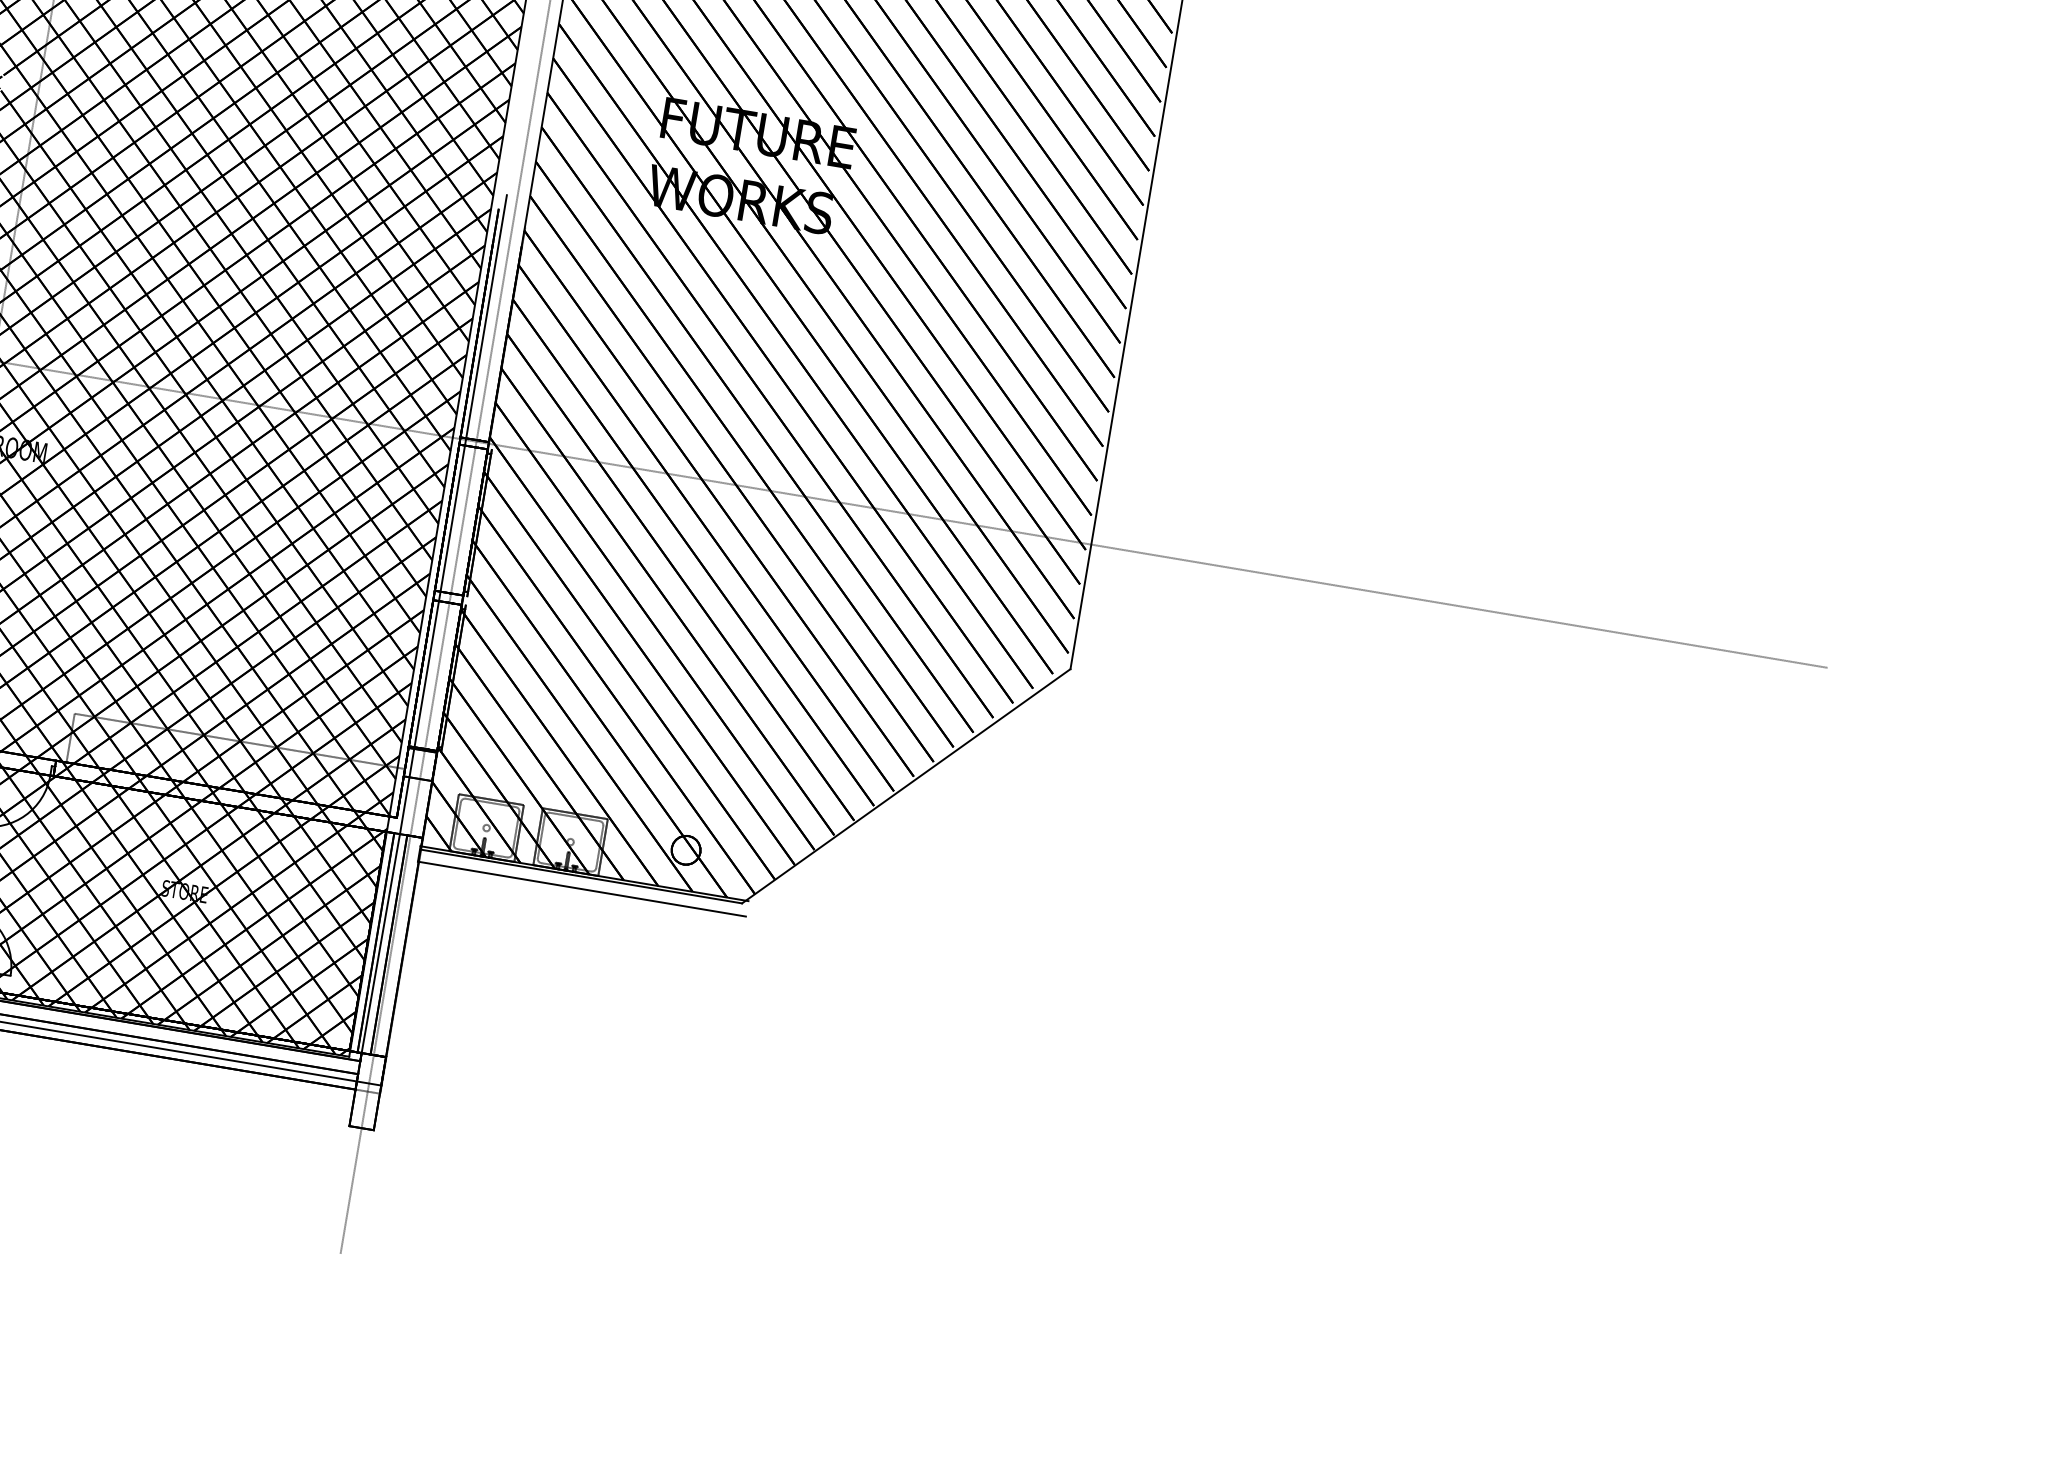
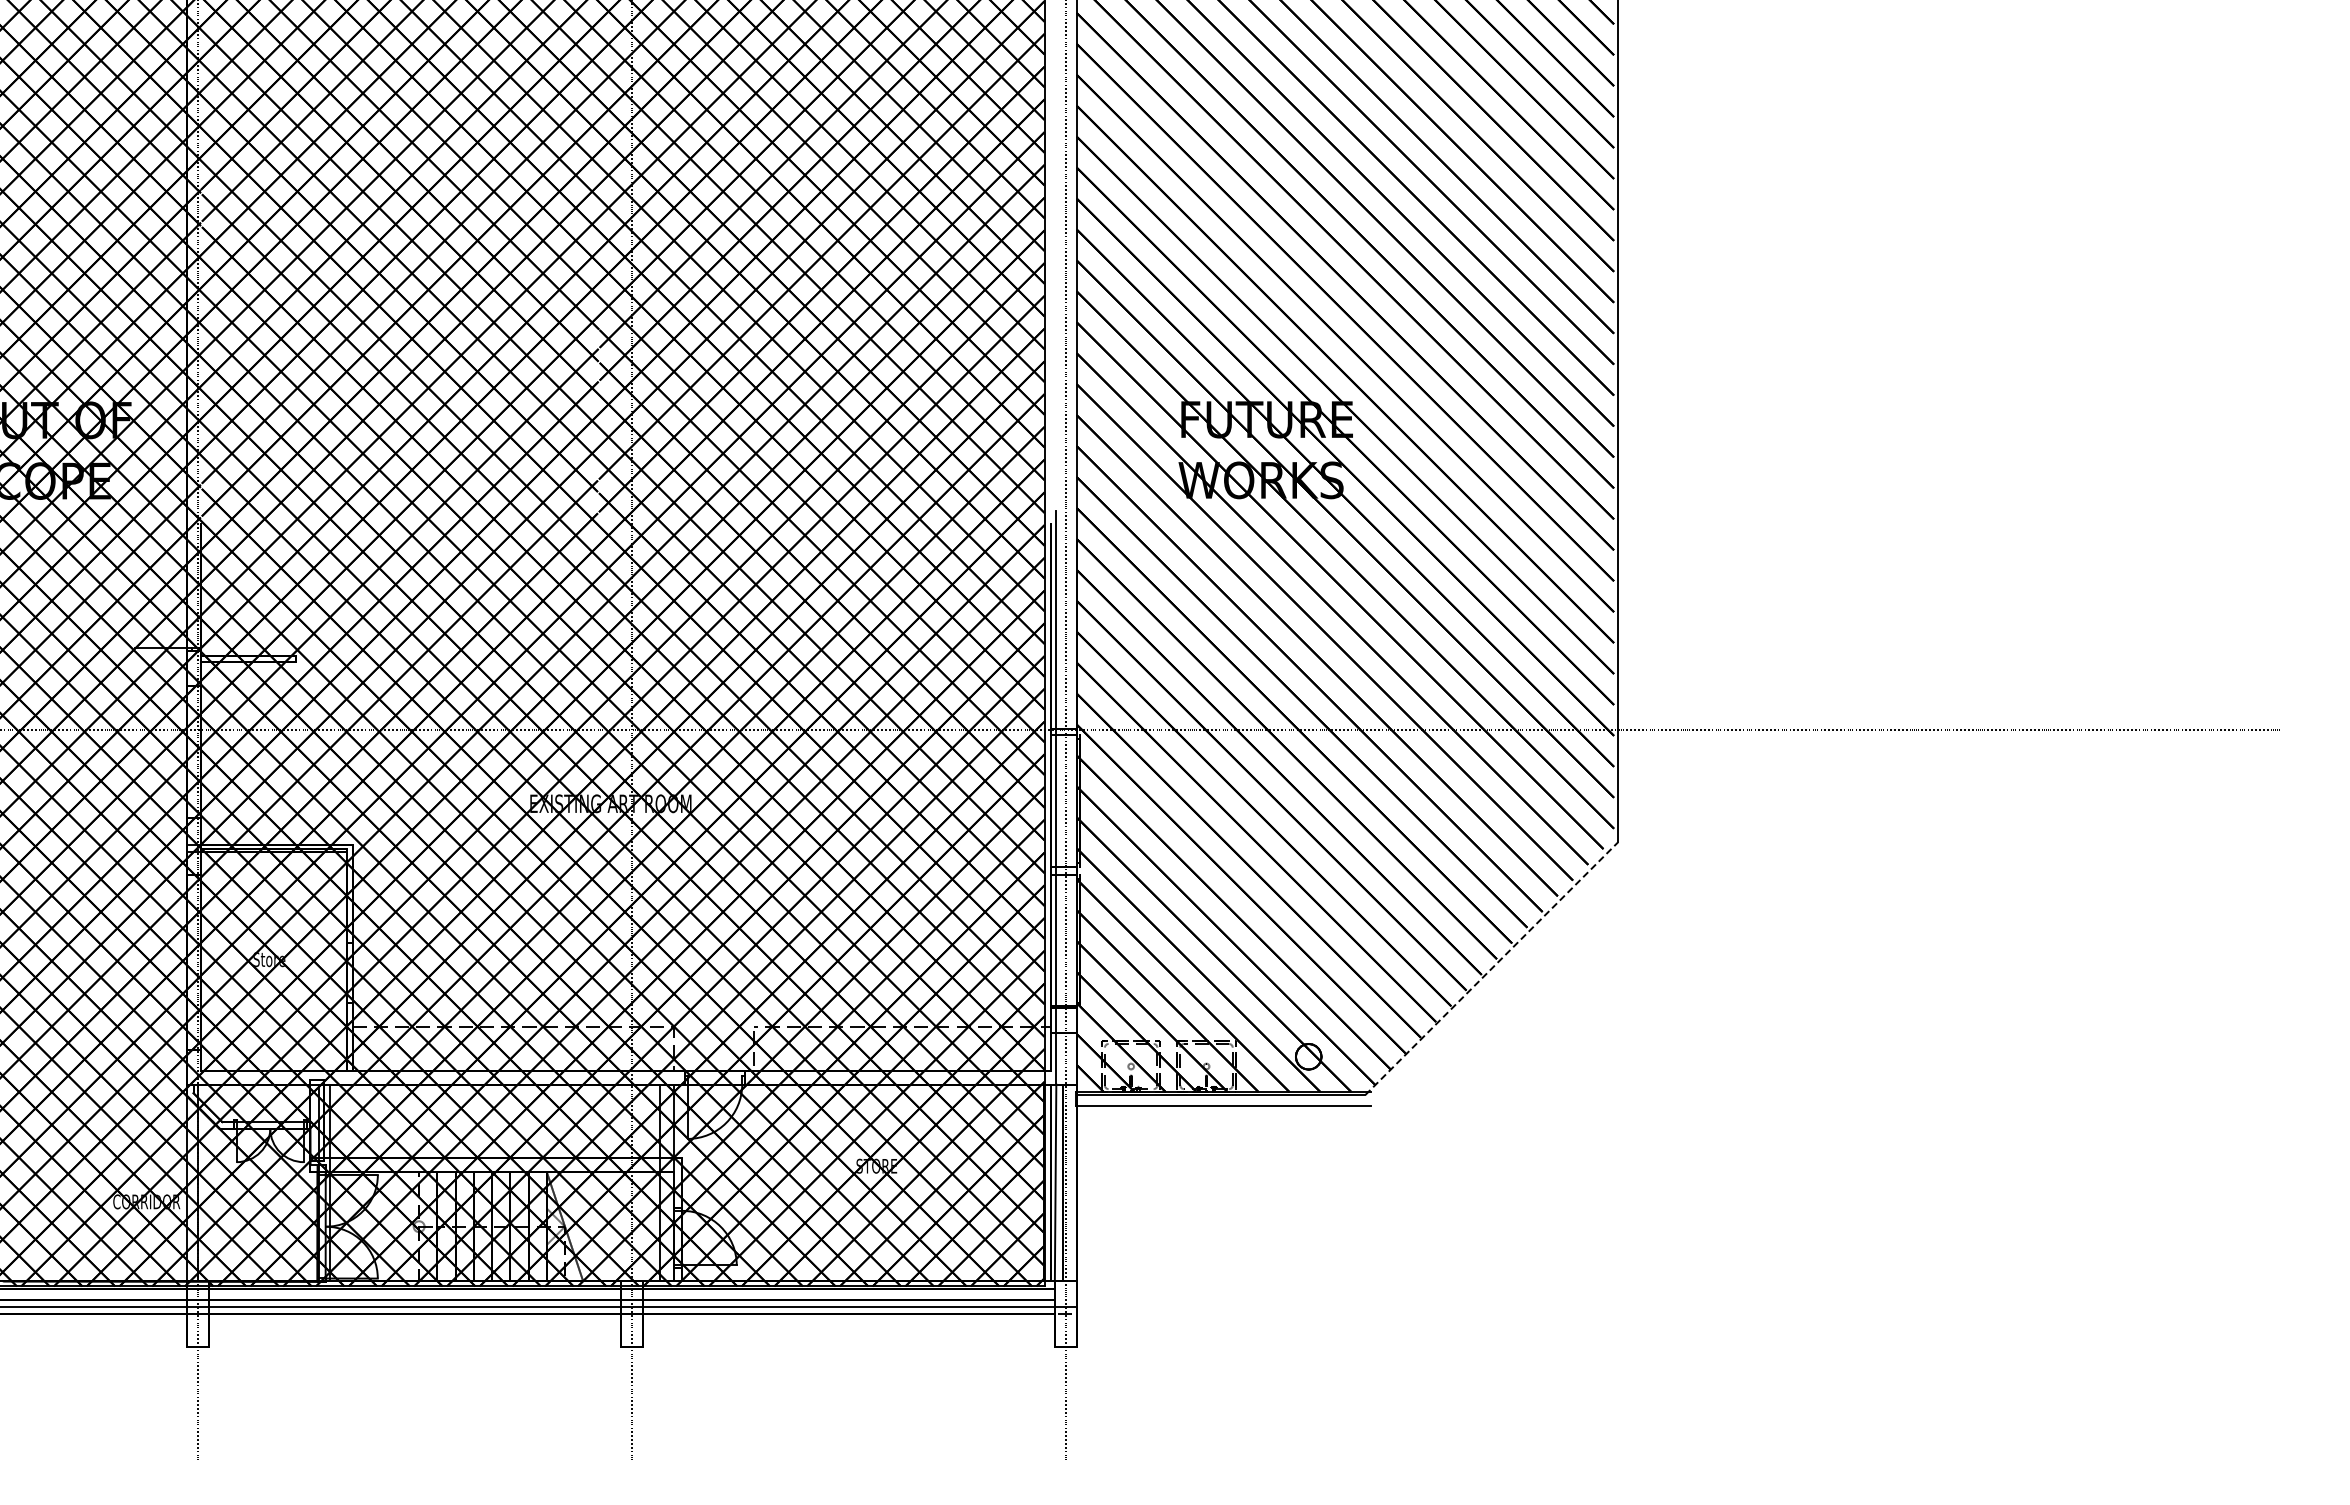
line: (906, 786) -> (1491, 968), solid -> dashed

